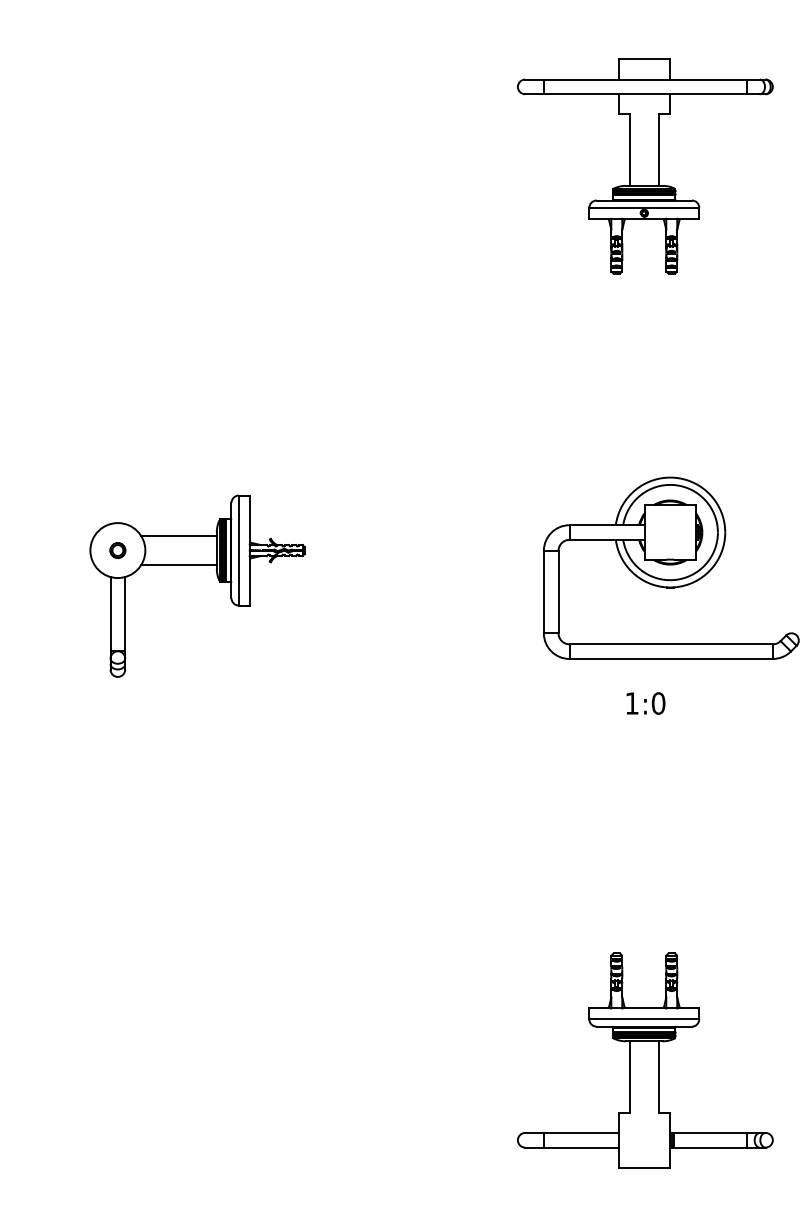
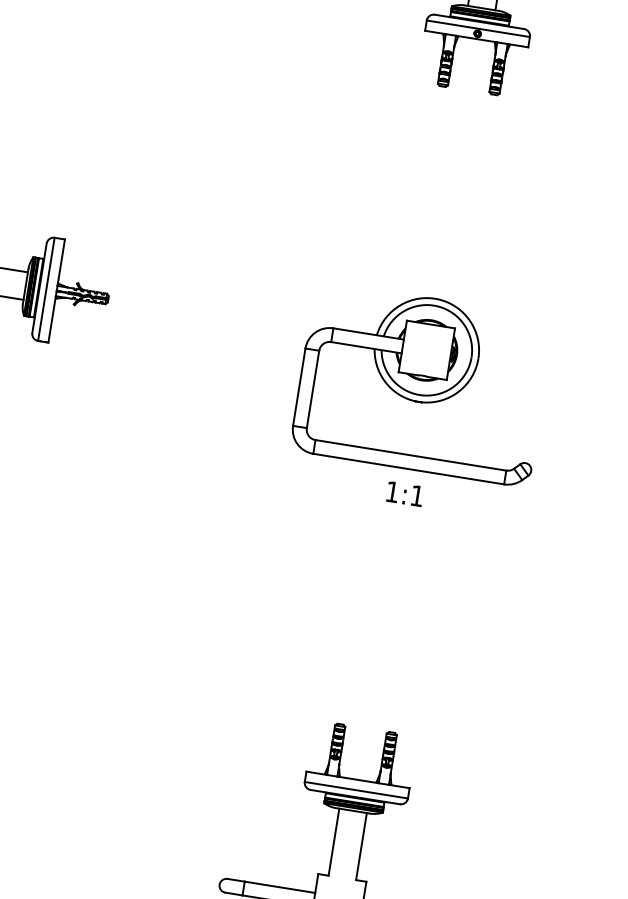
part: (671, 567) -> (422, 383), moved
text: (658, 703) -> (417, 495), 1:0 -> 1:1

